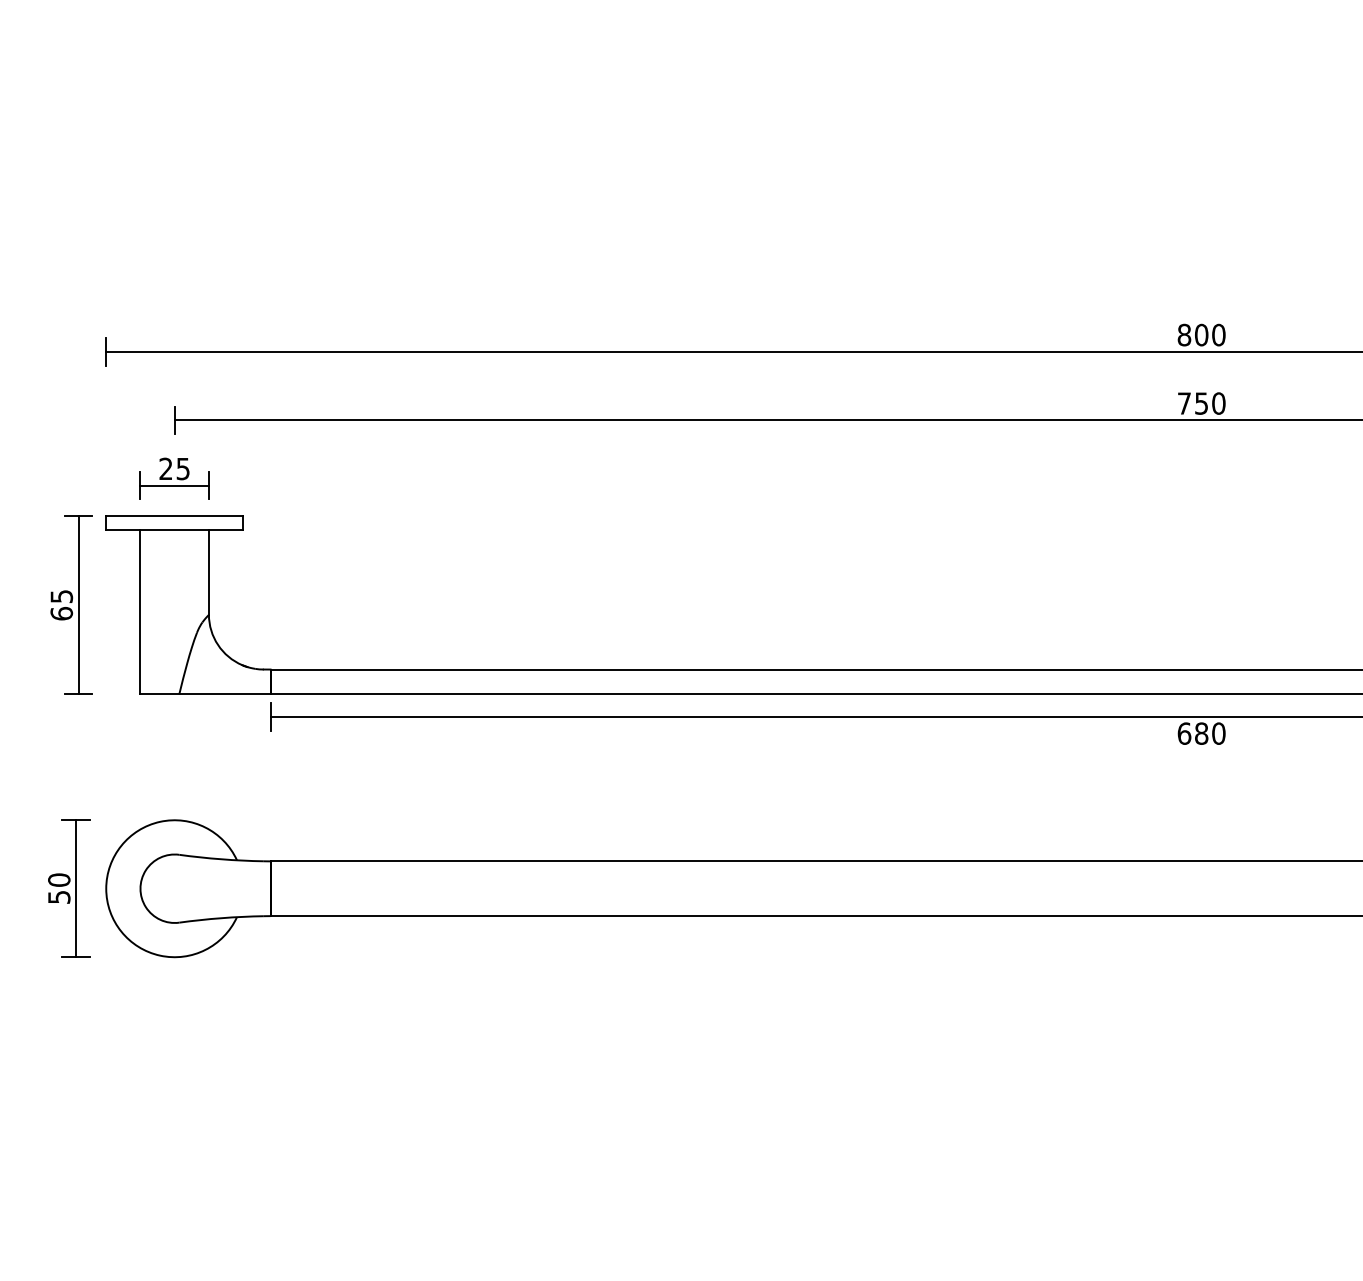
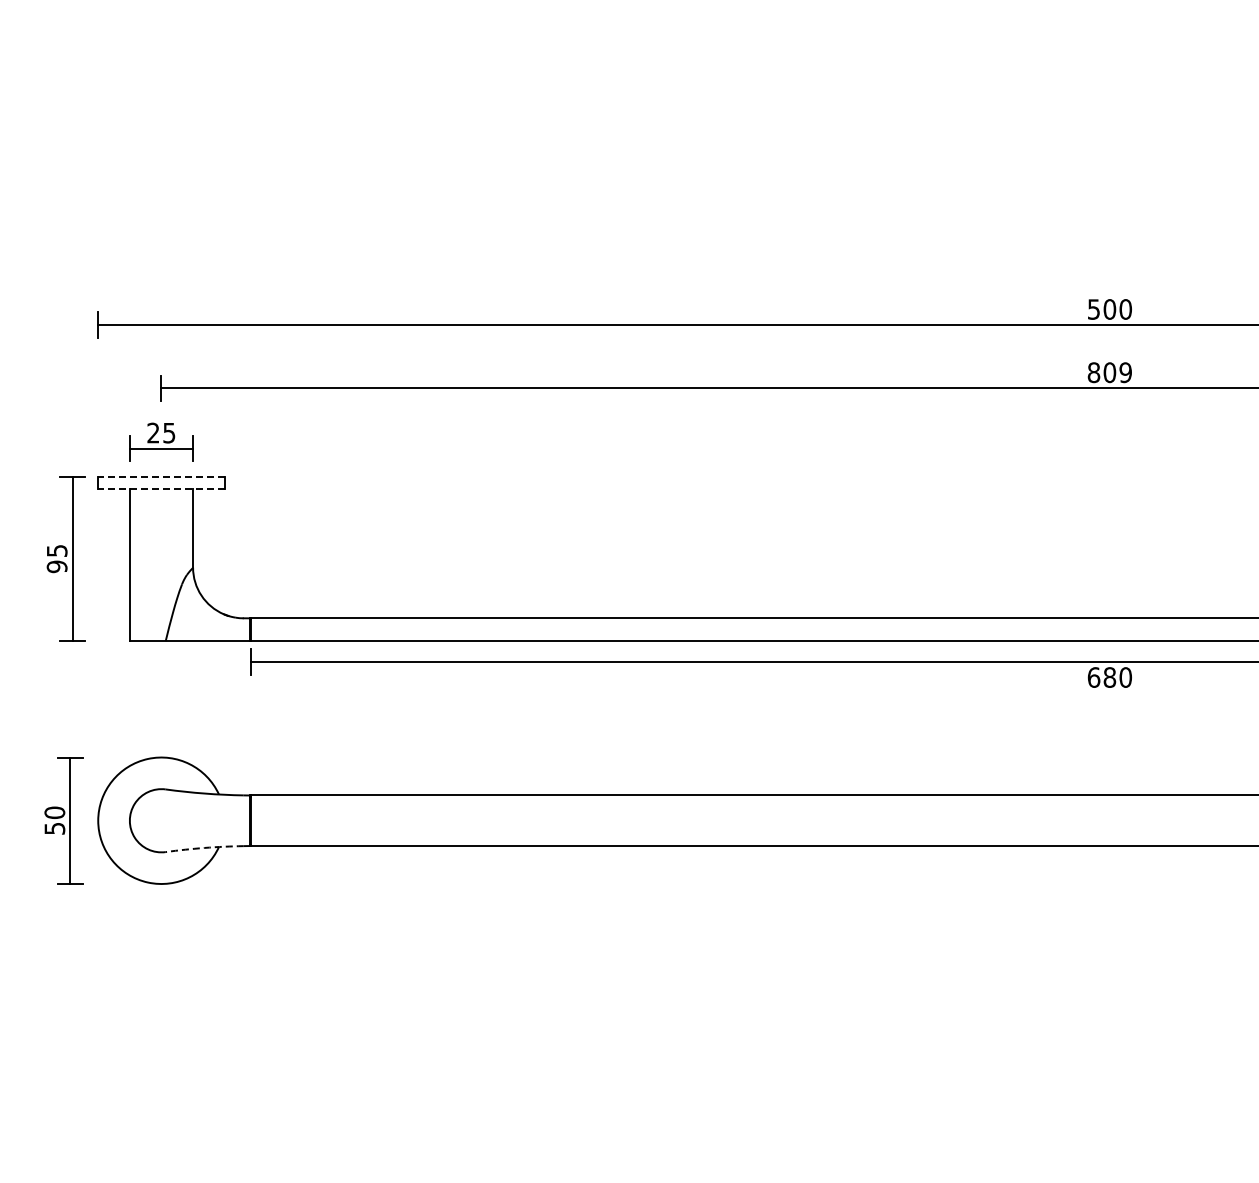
text: (1183, 335) -> (1093, 309), 800 -> 500
text: (1201, 403) -> (1109, 372), 750 -> 809
line: (173, 515) -> (160, 476), solid -> dashed
line: (173, 530) -> (160, 489), solid -> dashed
text: (61, 613) -> (56, 566), 65 -> 95
arc: (221, 917) -> (204, 847), solid -> dashed

